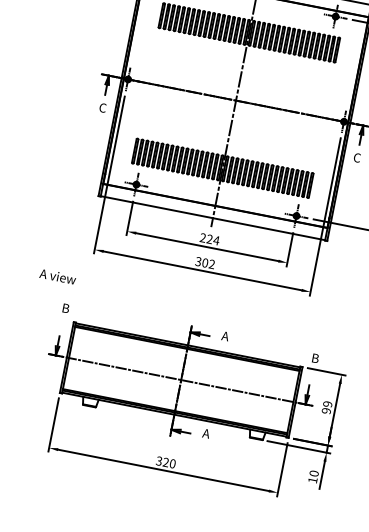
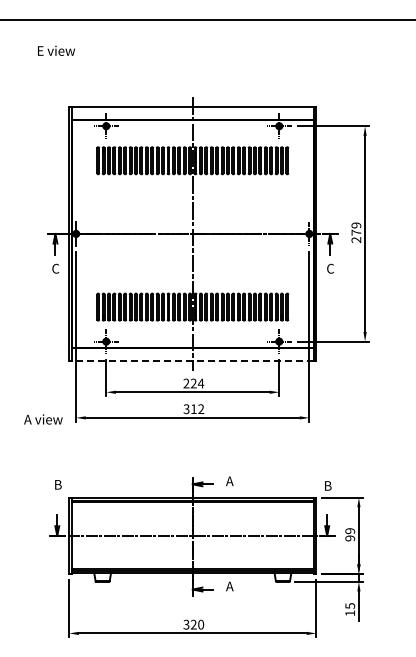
line: (212, 217) -> (192, 360), solid -> dashed
text: (204, 263) -> (193, 409), 302 -> 312
text: (57, 276) -> (43, 419), moved
text: (313, 472) -> (349, 605), 10 -> 15

